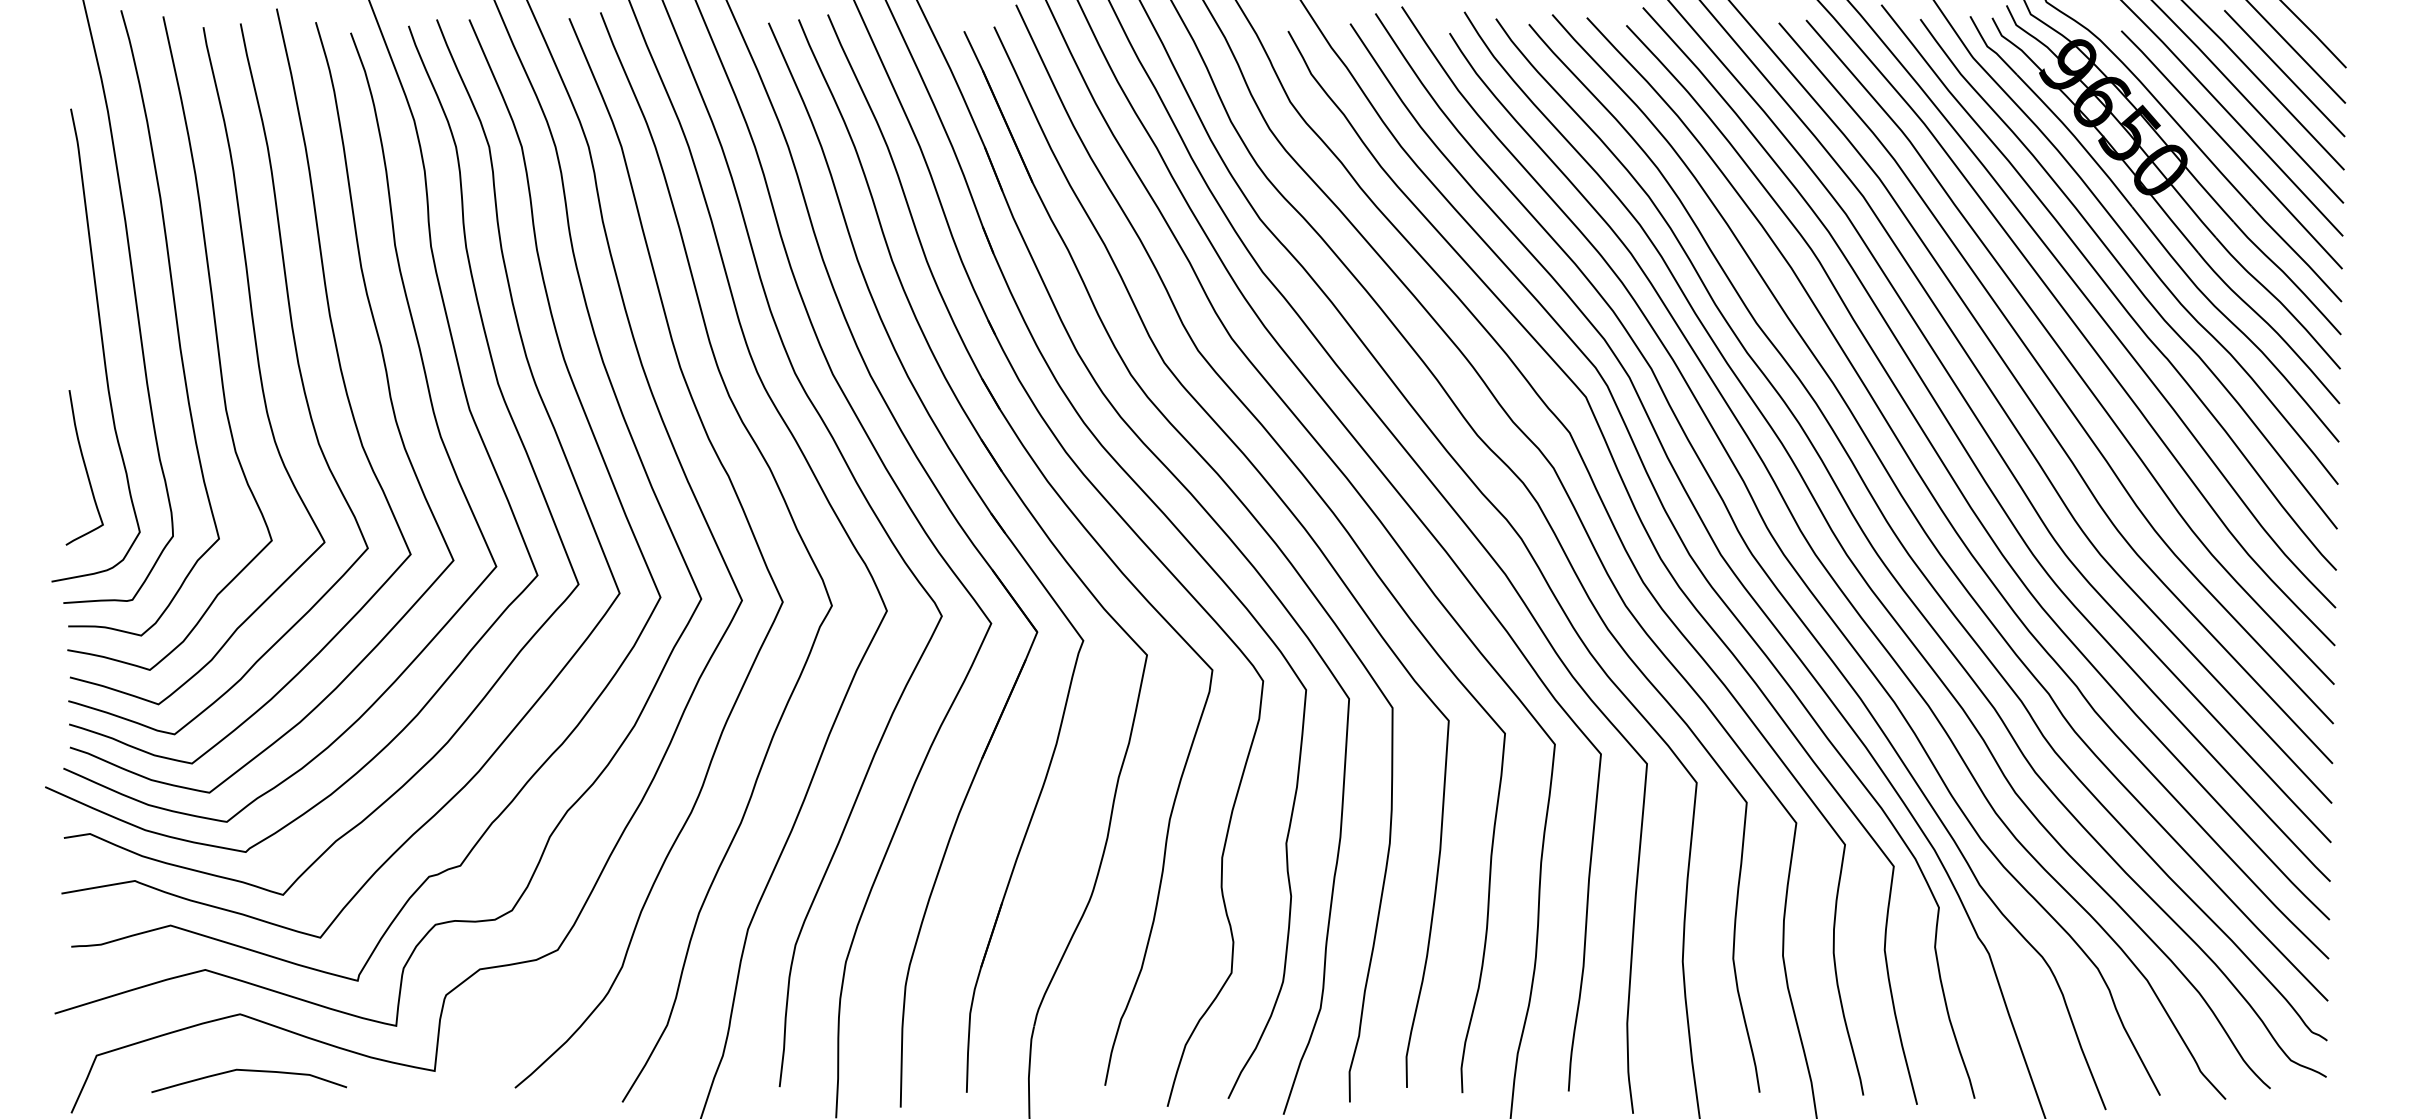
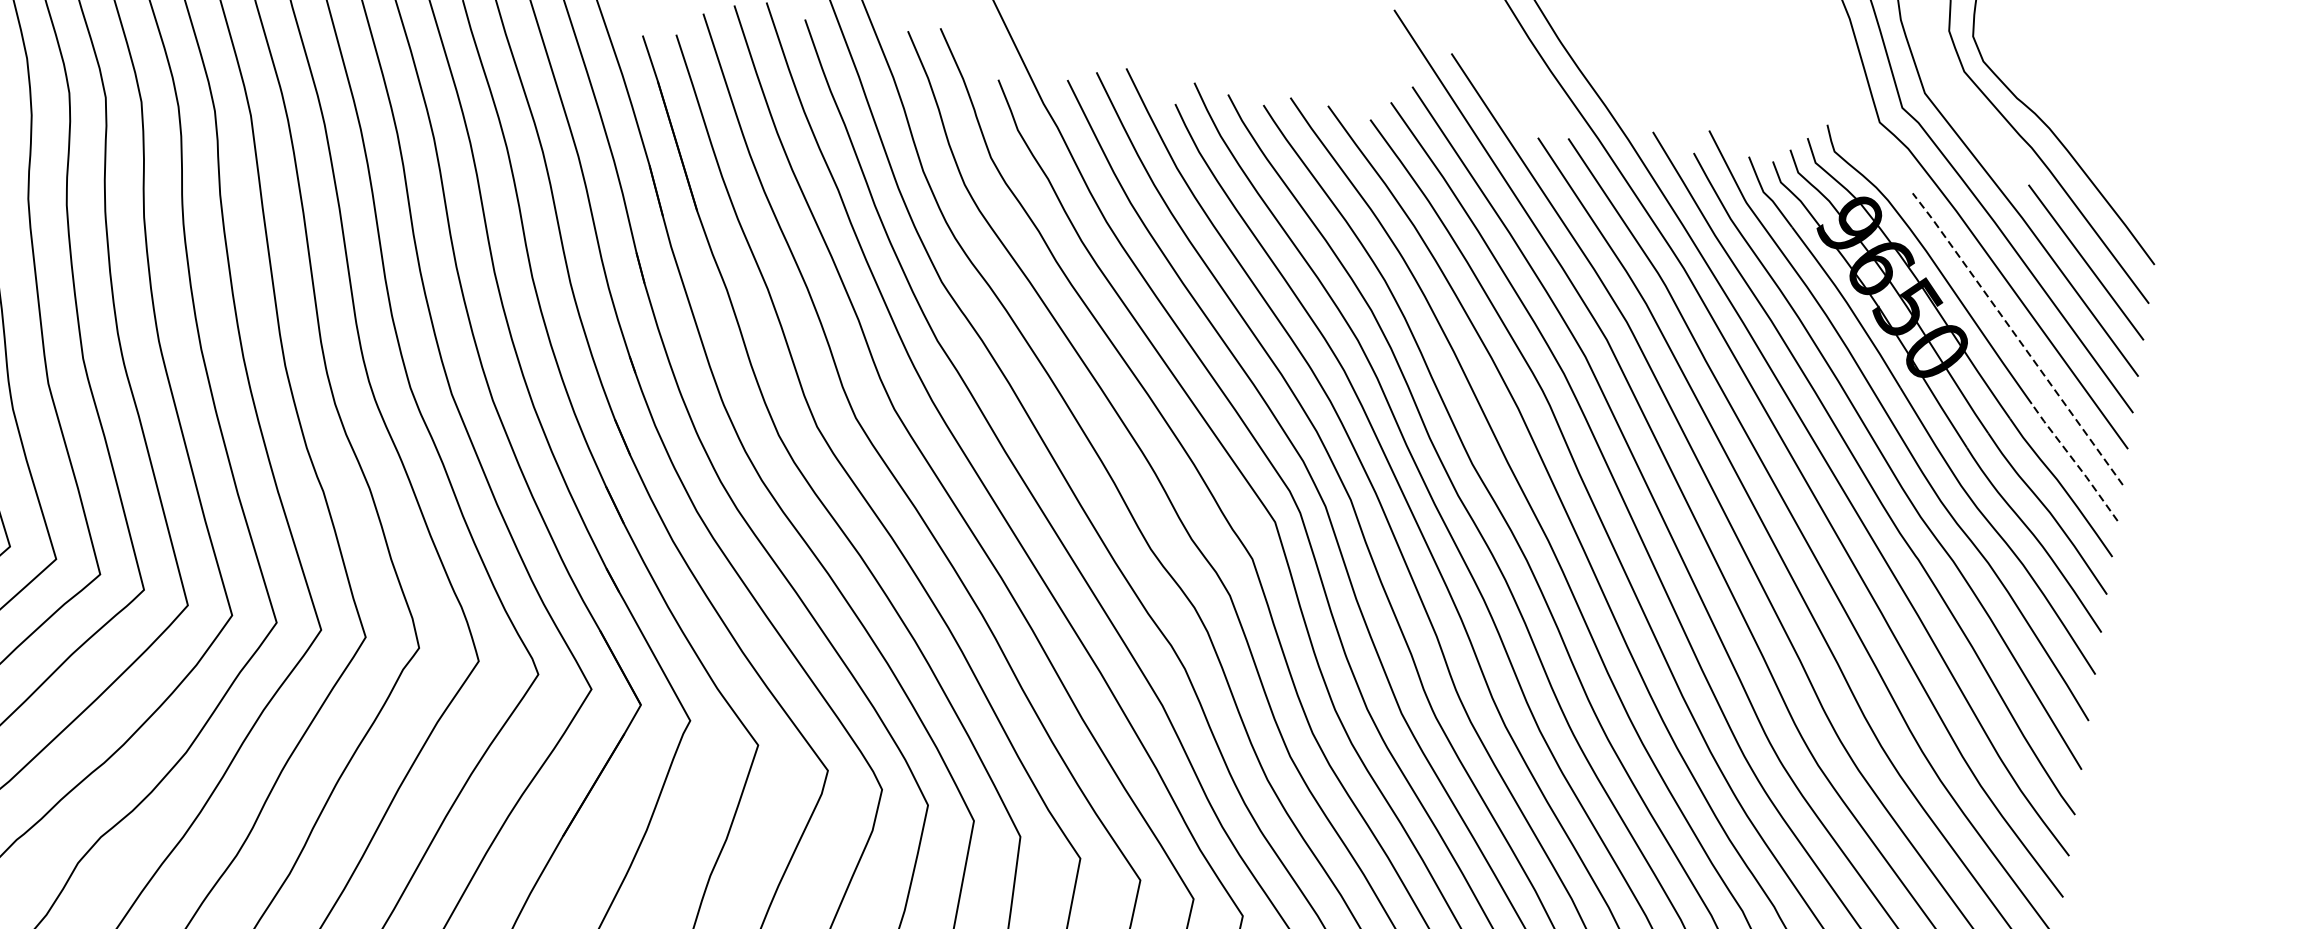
line: (2231, 148) -> (2017, 337), solid -> dashed
line: (2296, 253) -> (2074, 461), solid -> dashed

